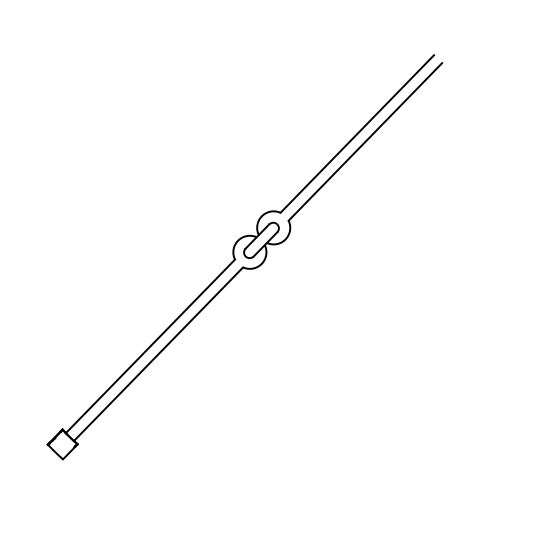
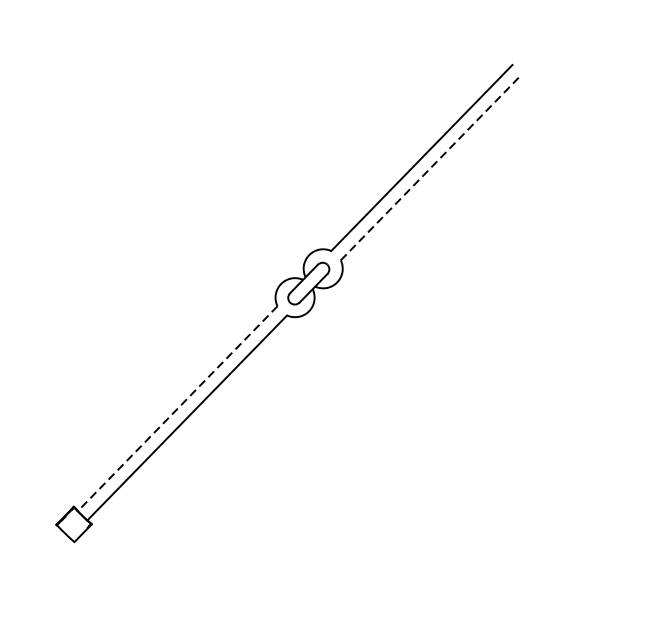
line: (365, 141) -> (431, 166), solid -> dashed
line: (150, 346) -> (177, 408), solid -> dashed

